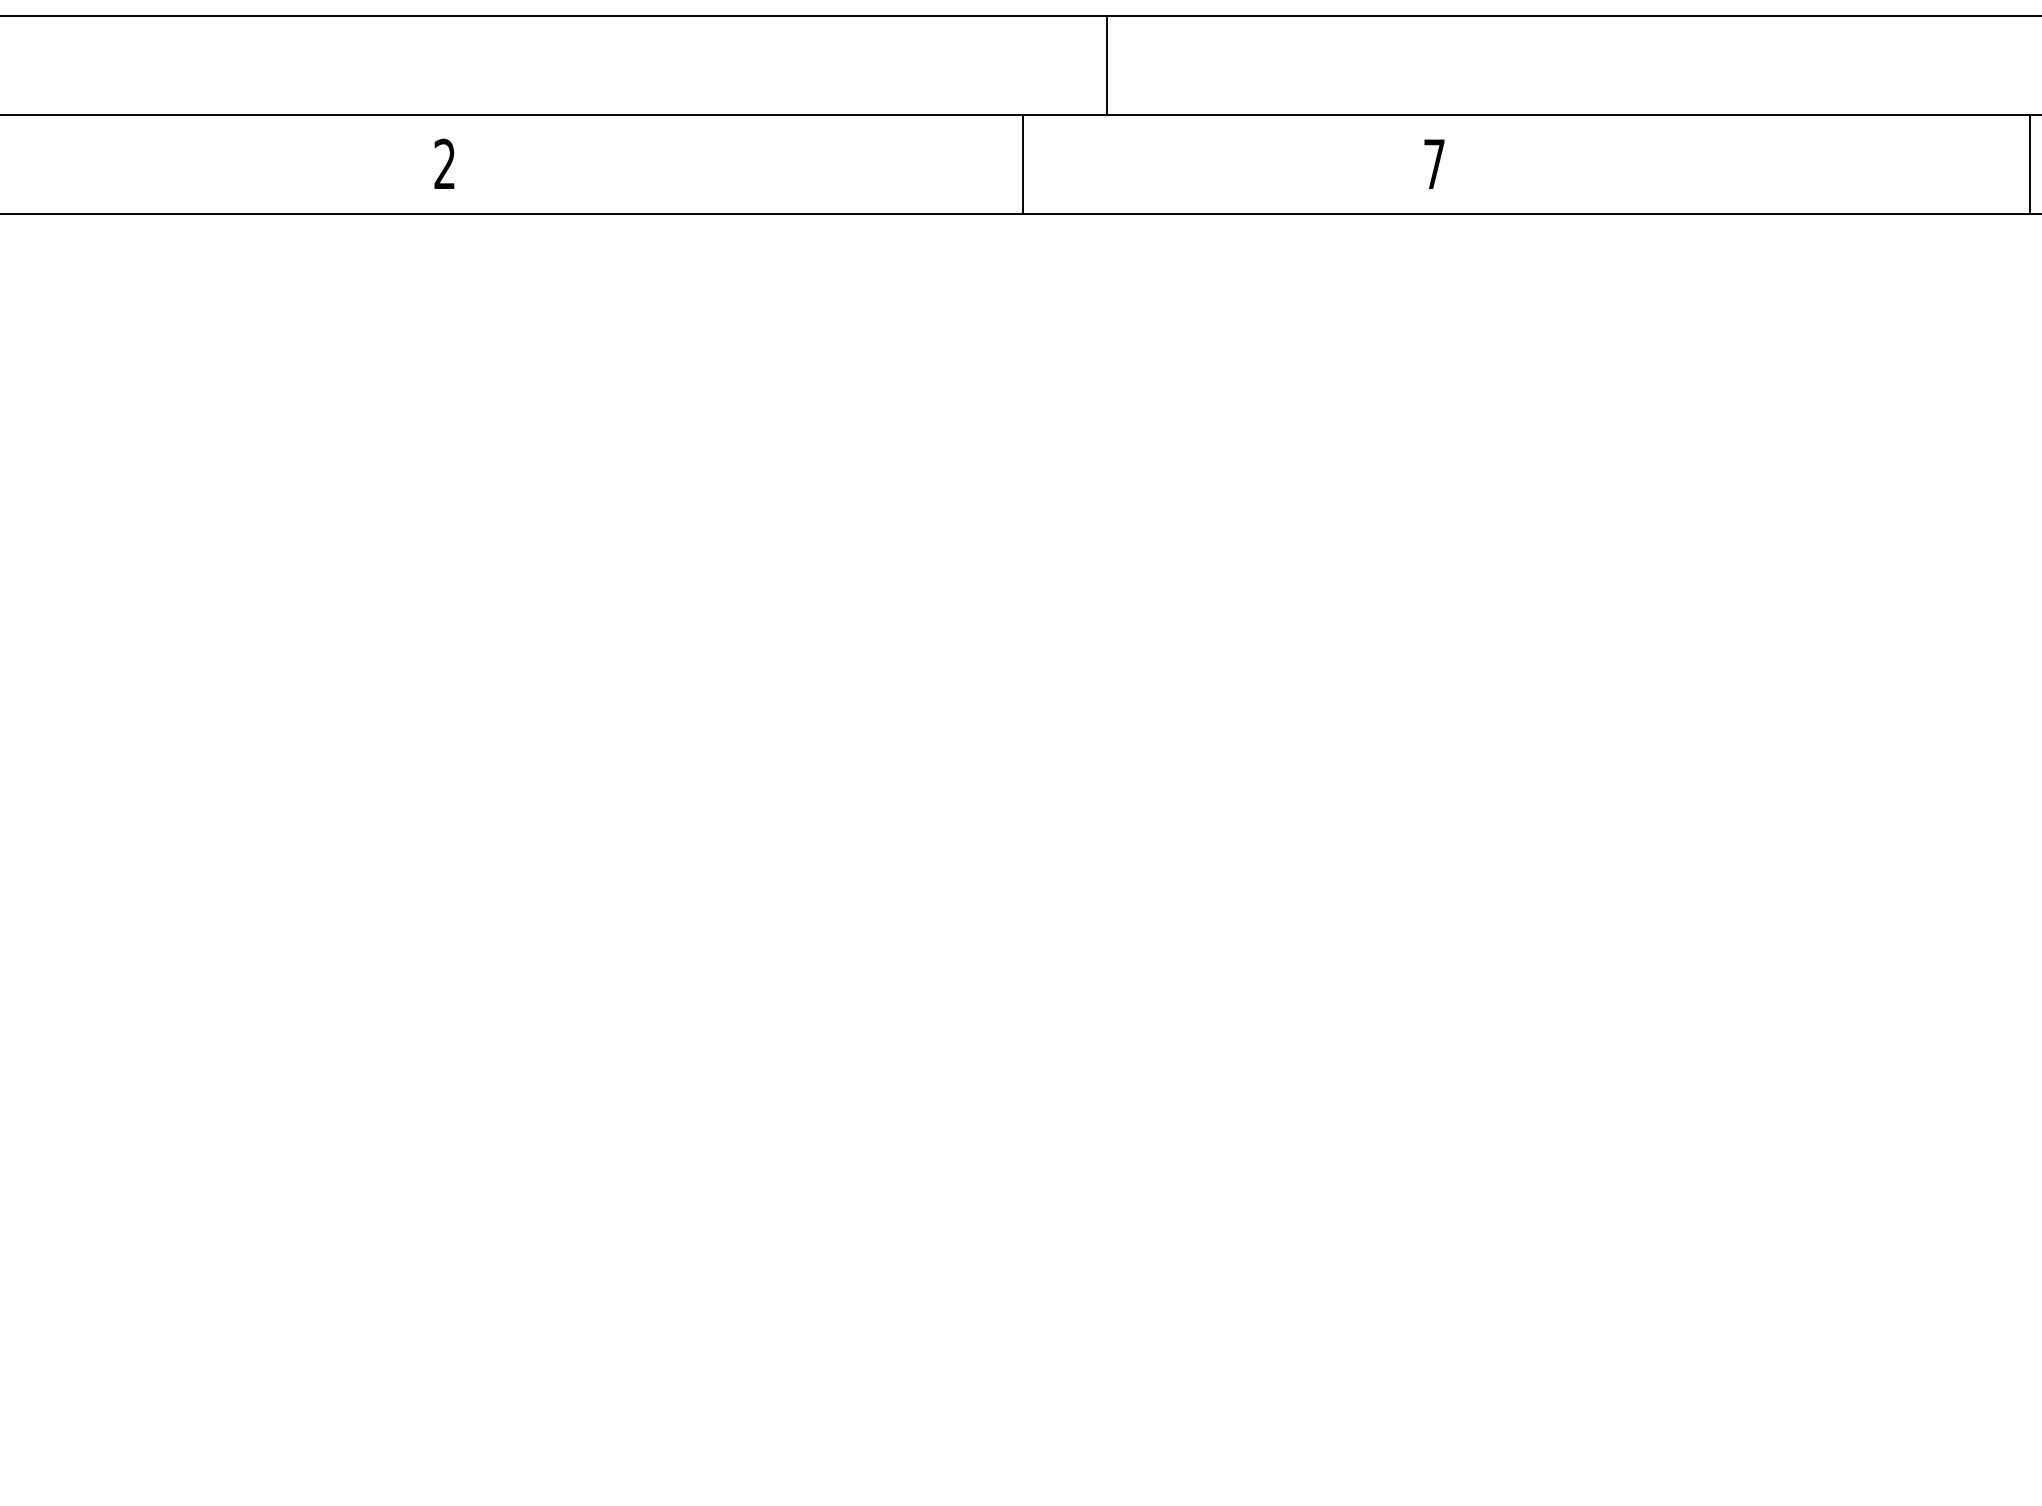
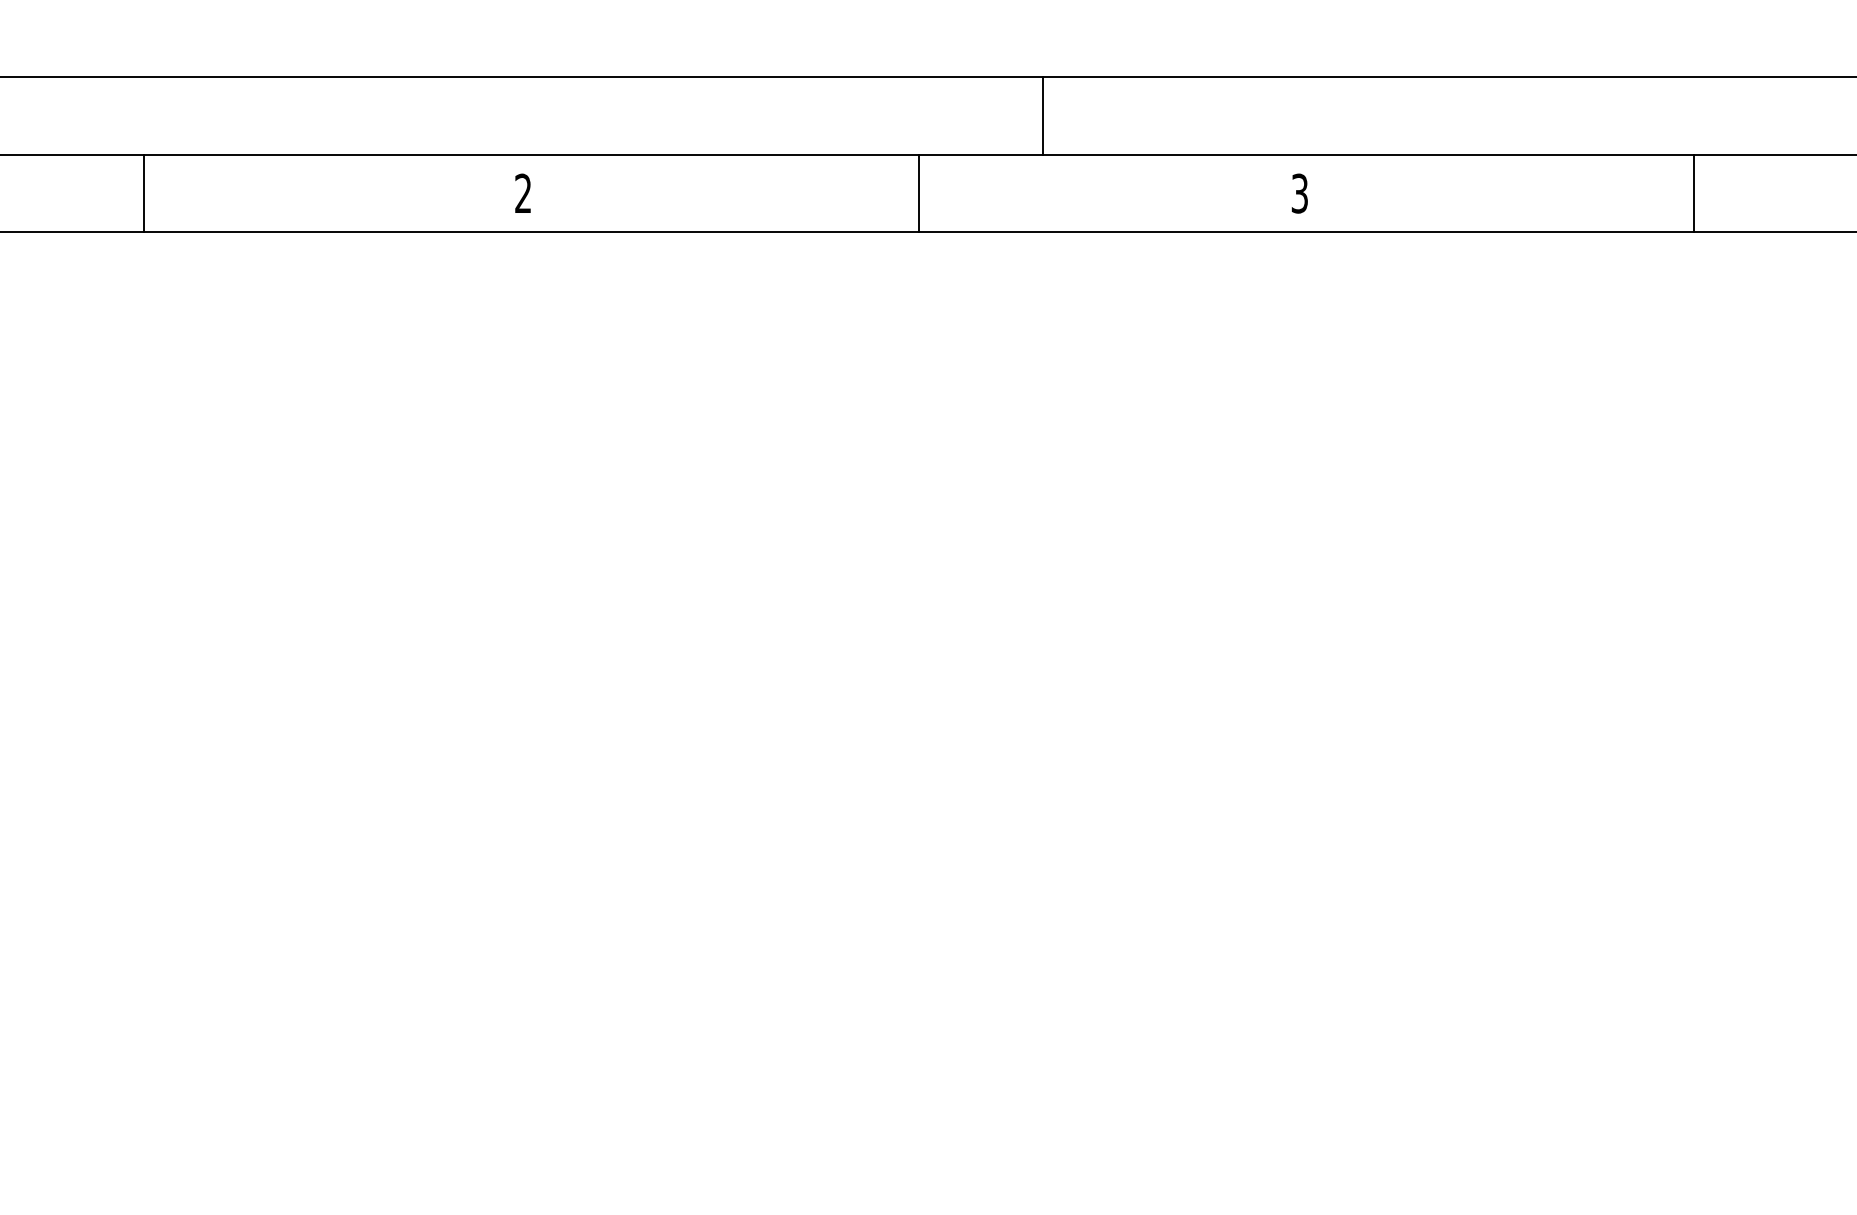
line: (1023, 164) -> (919, 193), moved
text: (1433, 164) -> (1299, 193), 7 -> 3
line: (2030, 164) -> (1694, 193), moved

